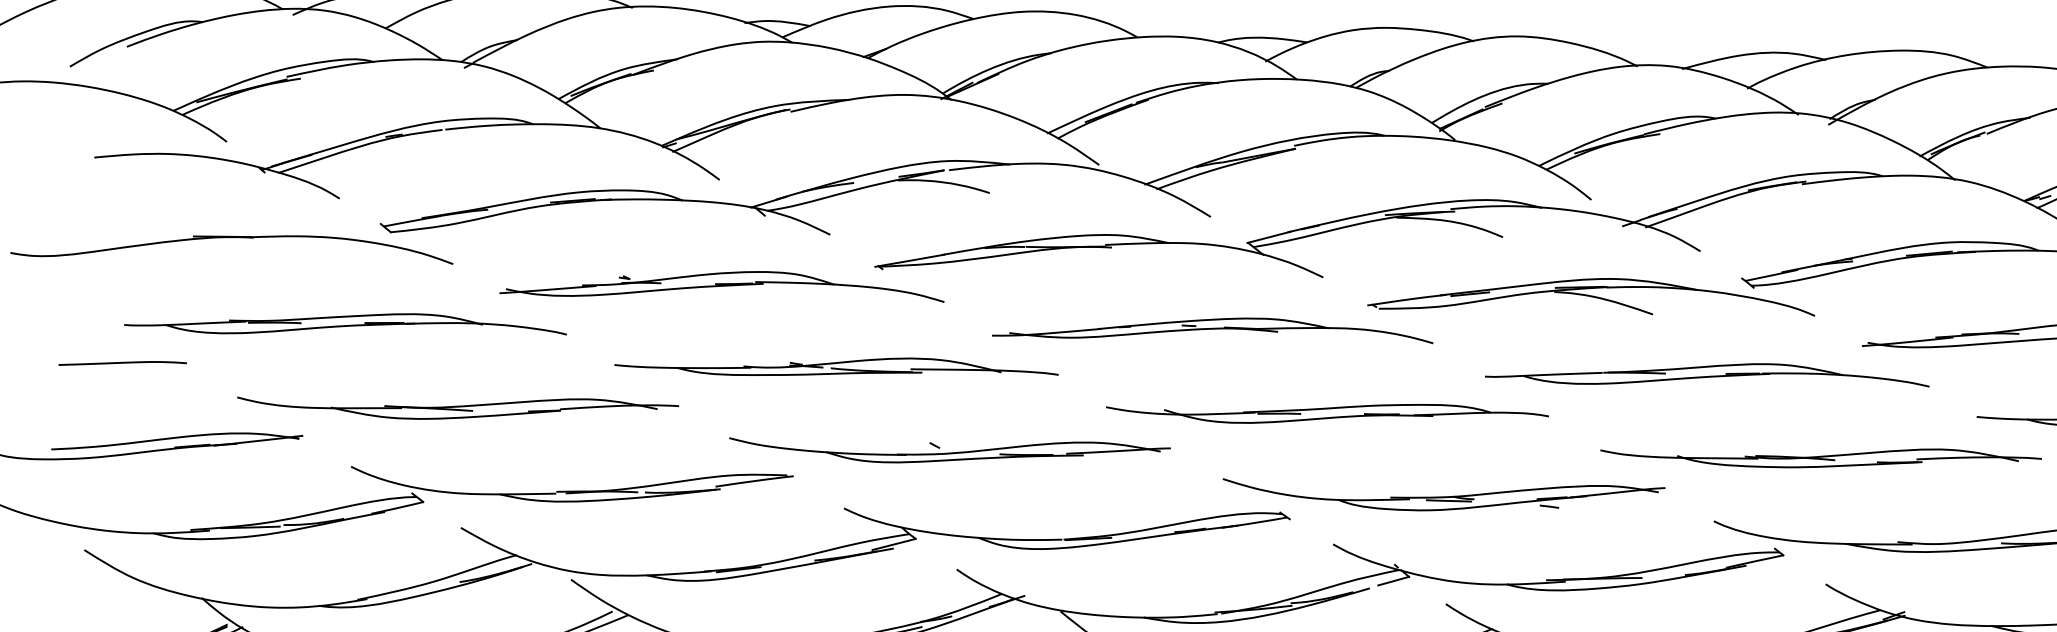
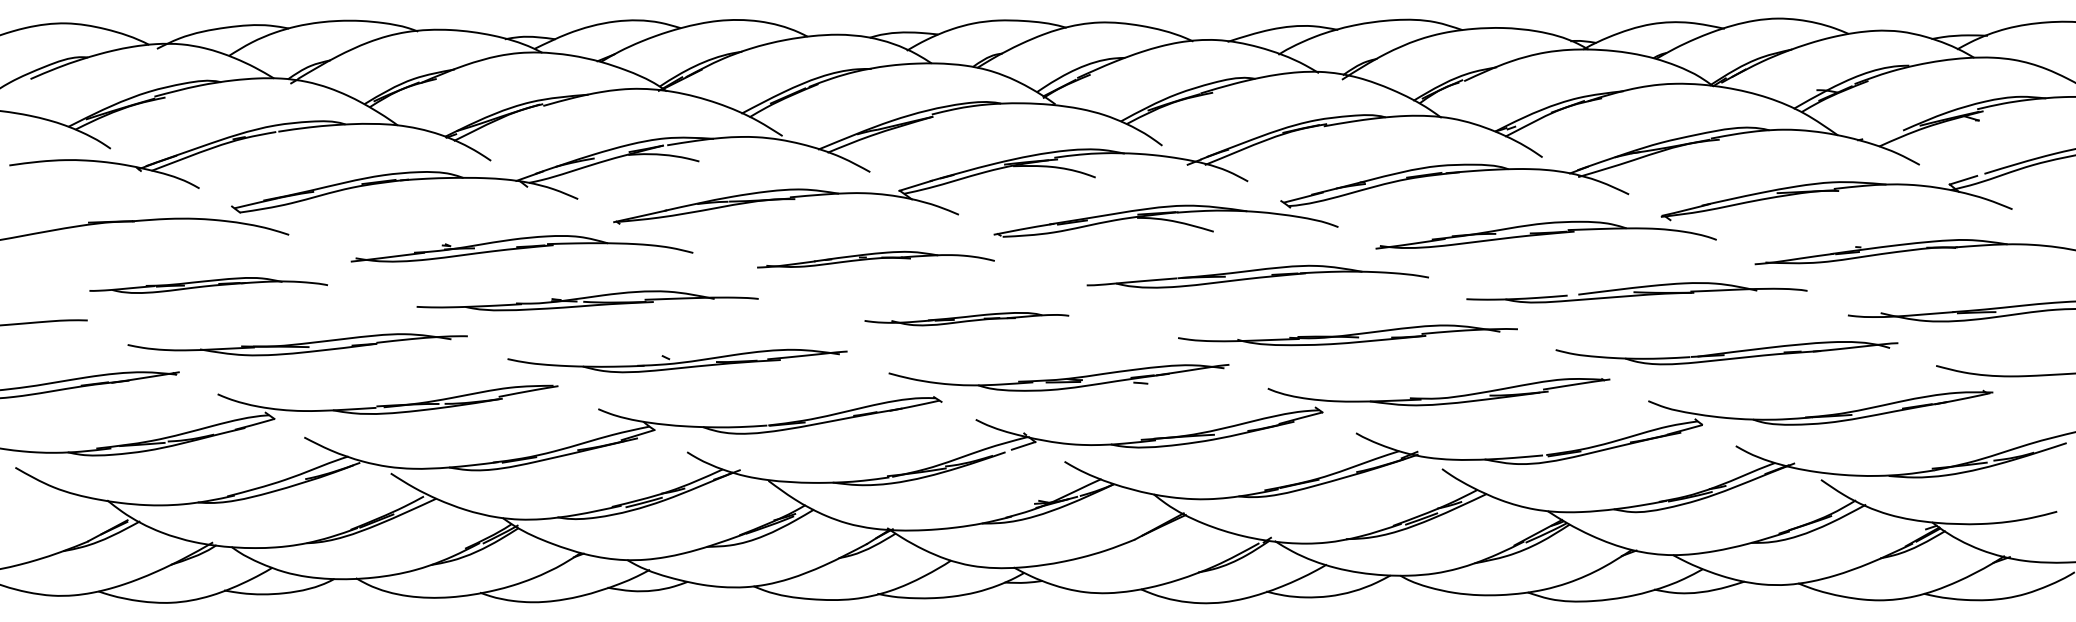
part: (721, 286) -> (521, 248), moved
part: (345, 325) -> (208, 285), size x0.7
part: (1212, 330) -> (875, 259), size x0.7
part: (1327, 412) -> (966, 318), size x0.6

